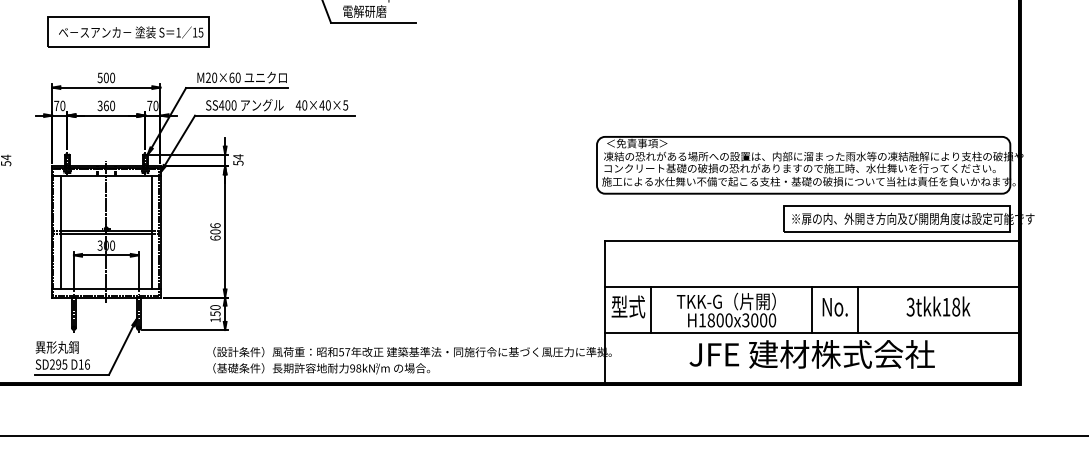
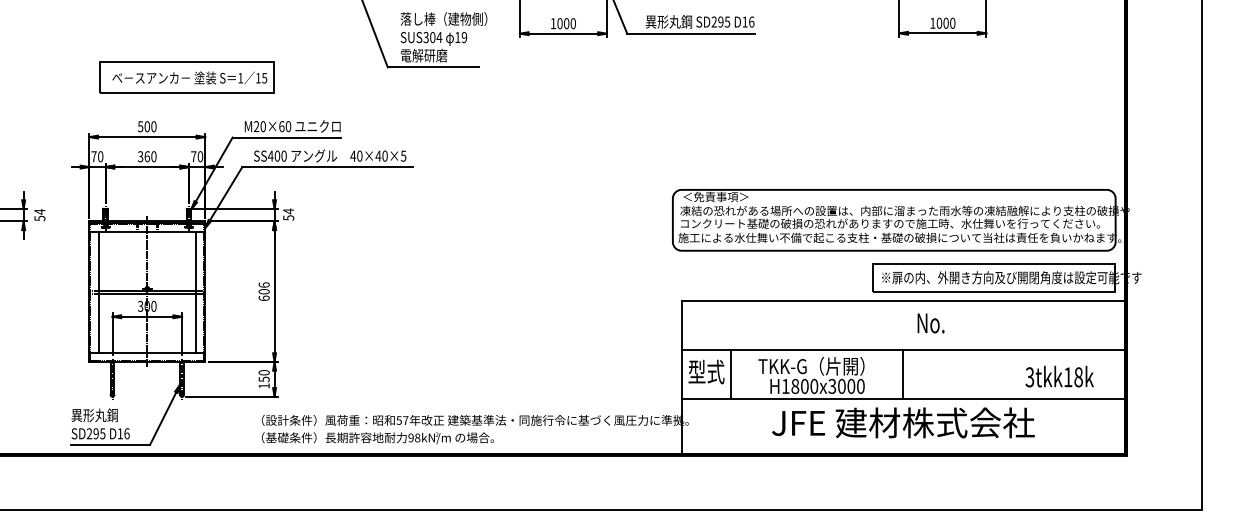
part: (128, 31) -> (186, 77), moved
text: (938, 306) -> (1059, 376), moved
text: (834, 307) -> (930, 323), moved
line: (858, 309) -> (952, 374), removed

